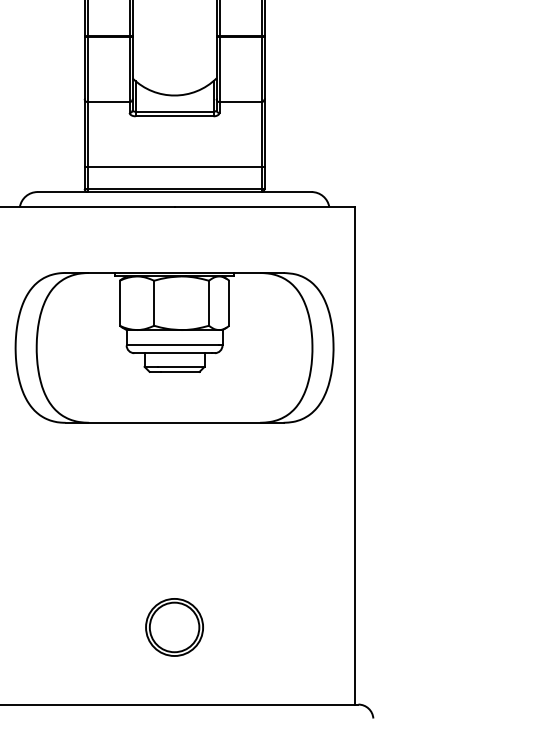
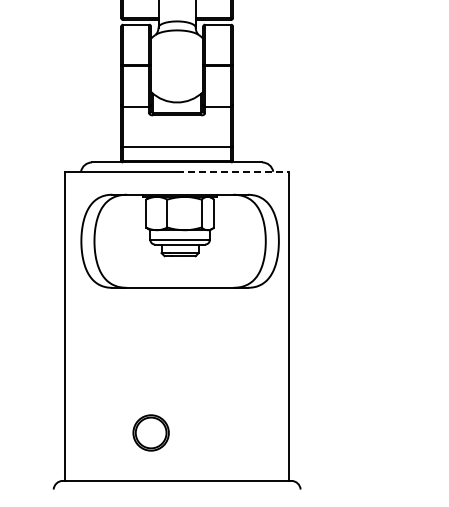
line: (265, 206) -> (233, 171), solid -> dashed
part: (173, 346) -> (179, 240), moved
part: (173, 626) -> (150, 432), moved

